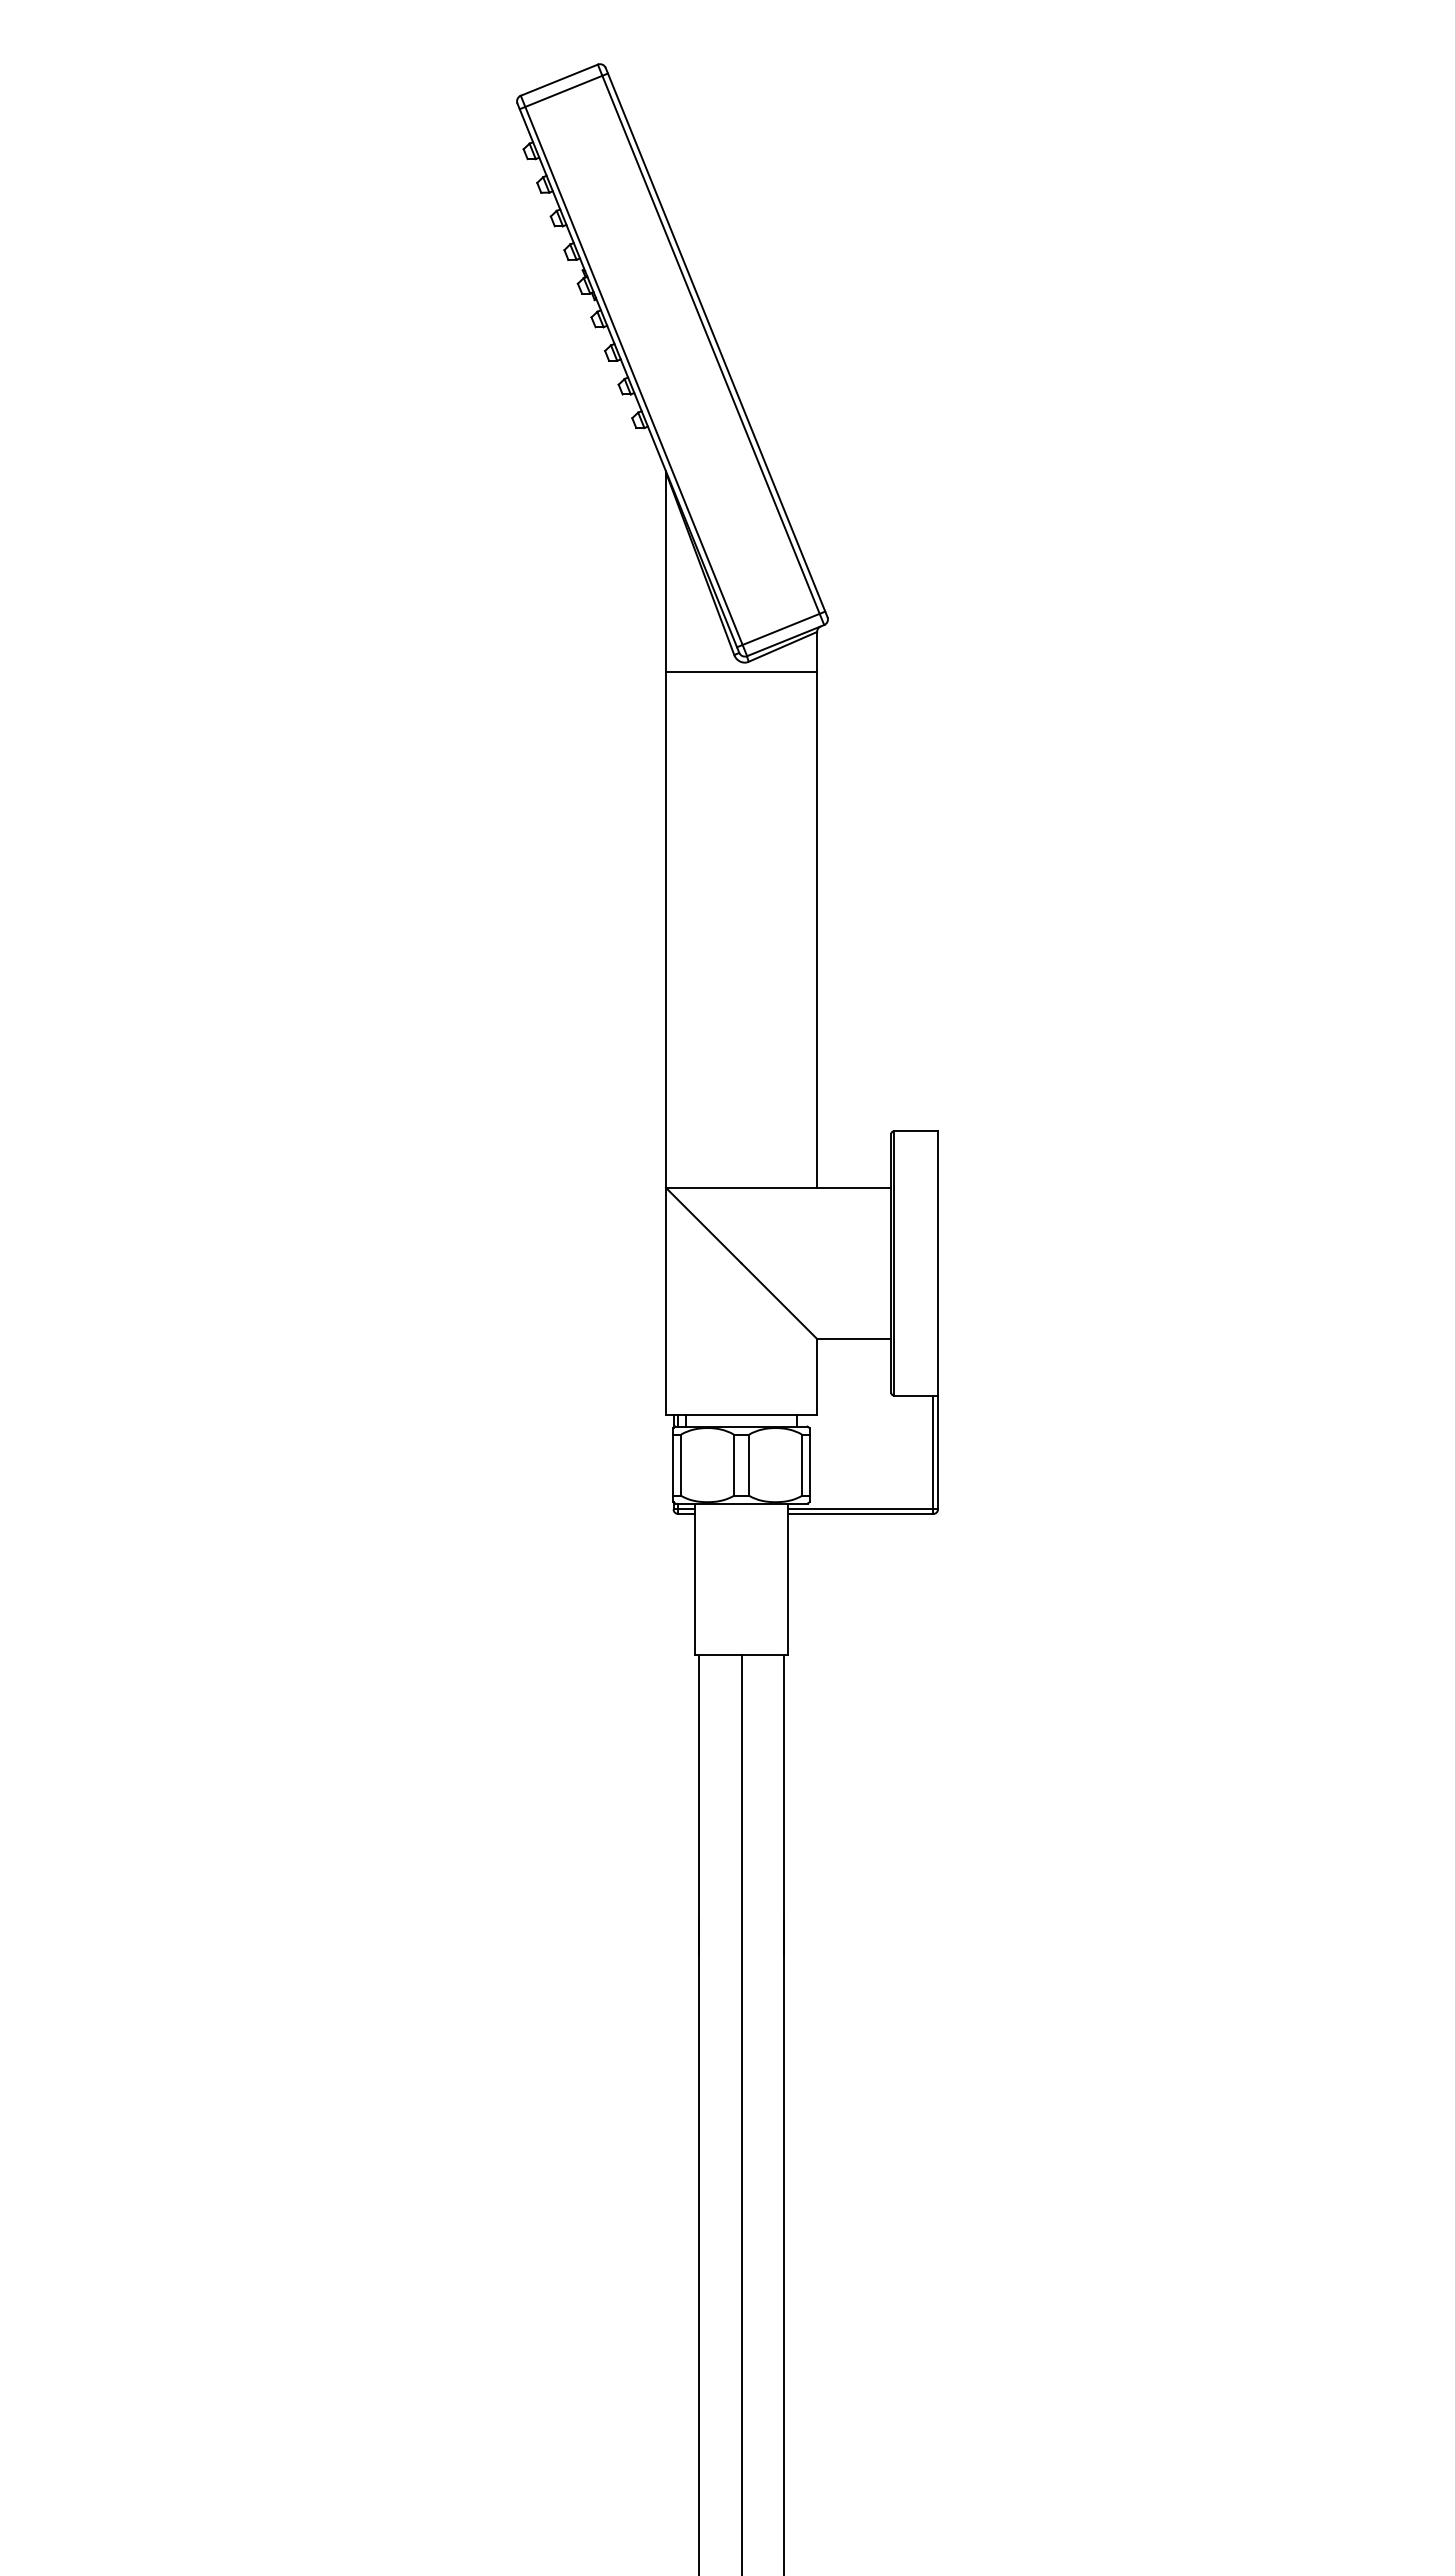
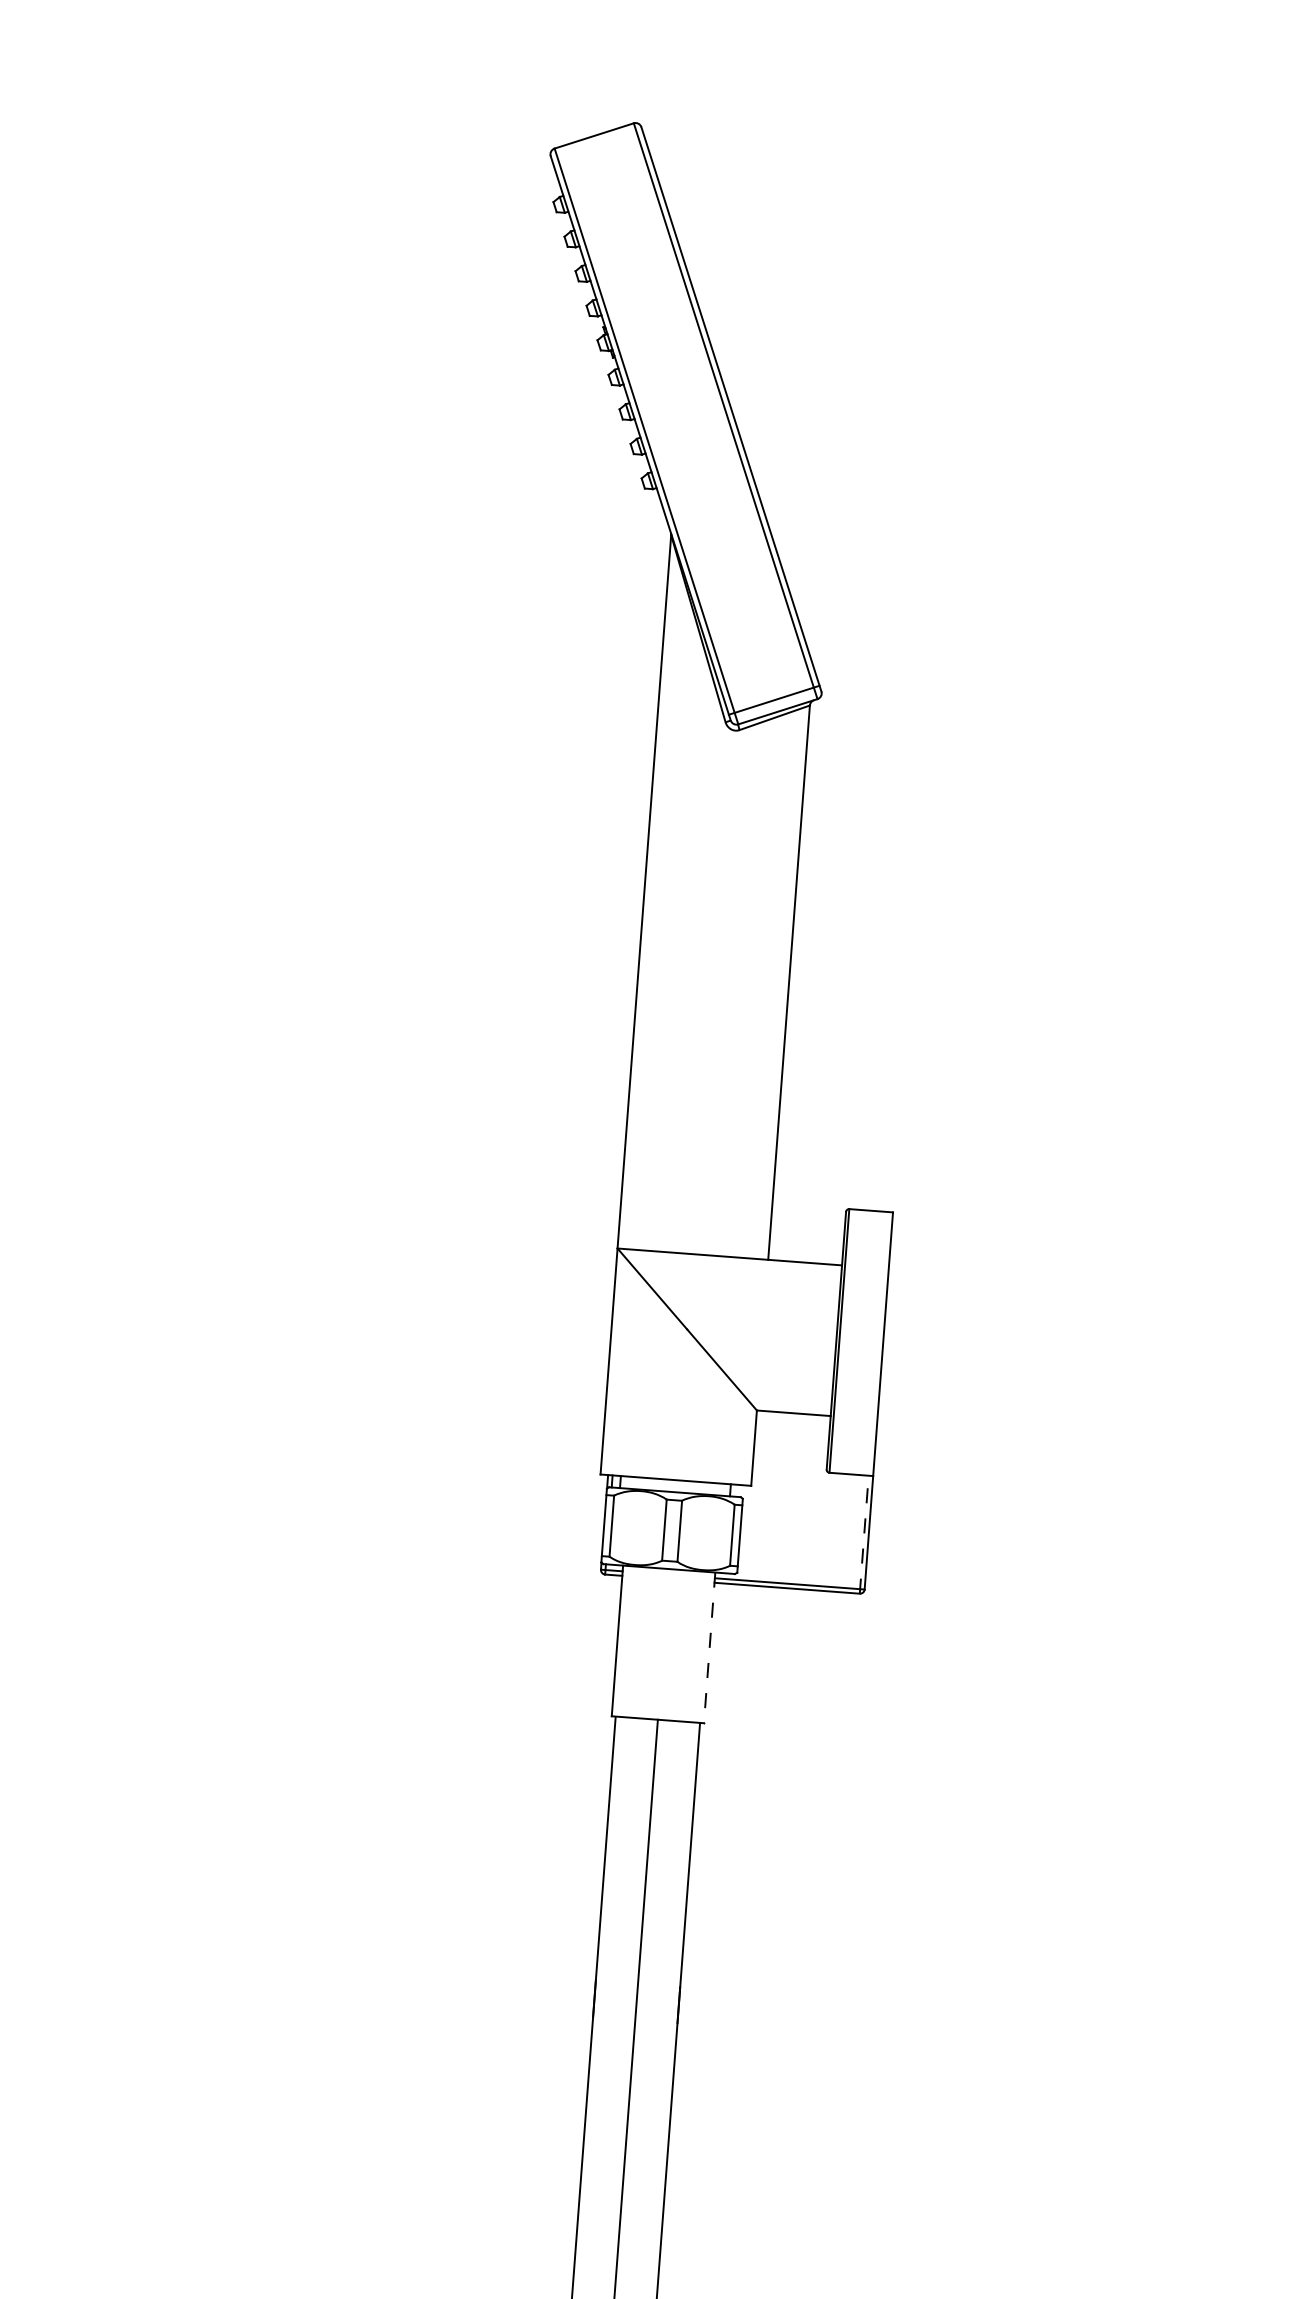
line: (563, 91) -> (597, 147), removed
line: (741, 671) -> (731, 739), removed
line: (933, 1454) -> (864, 1534), solid -> dashed
line: (787, 1579) -> (709, 1648), solid -> dashed

